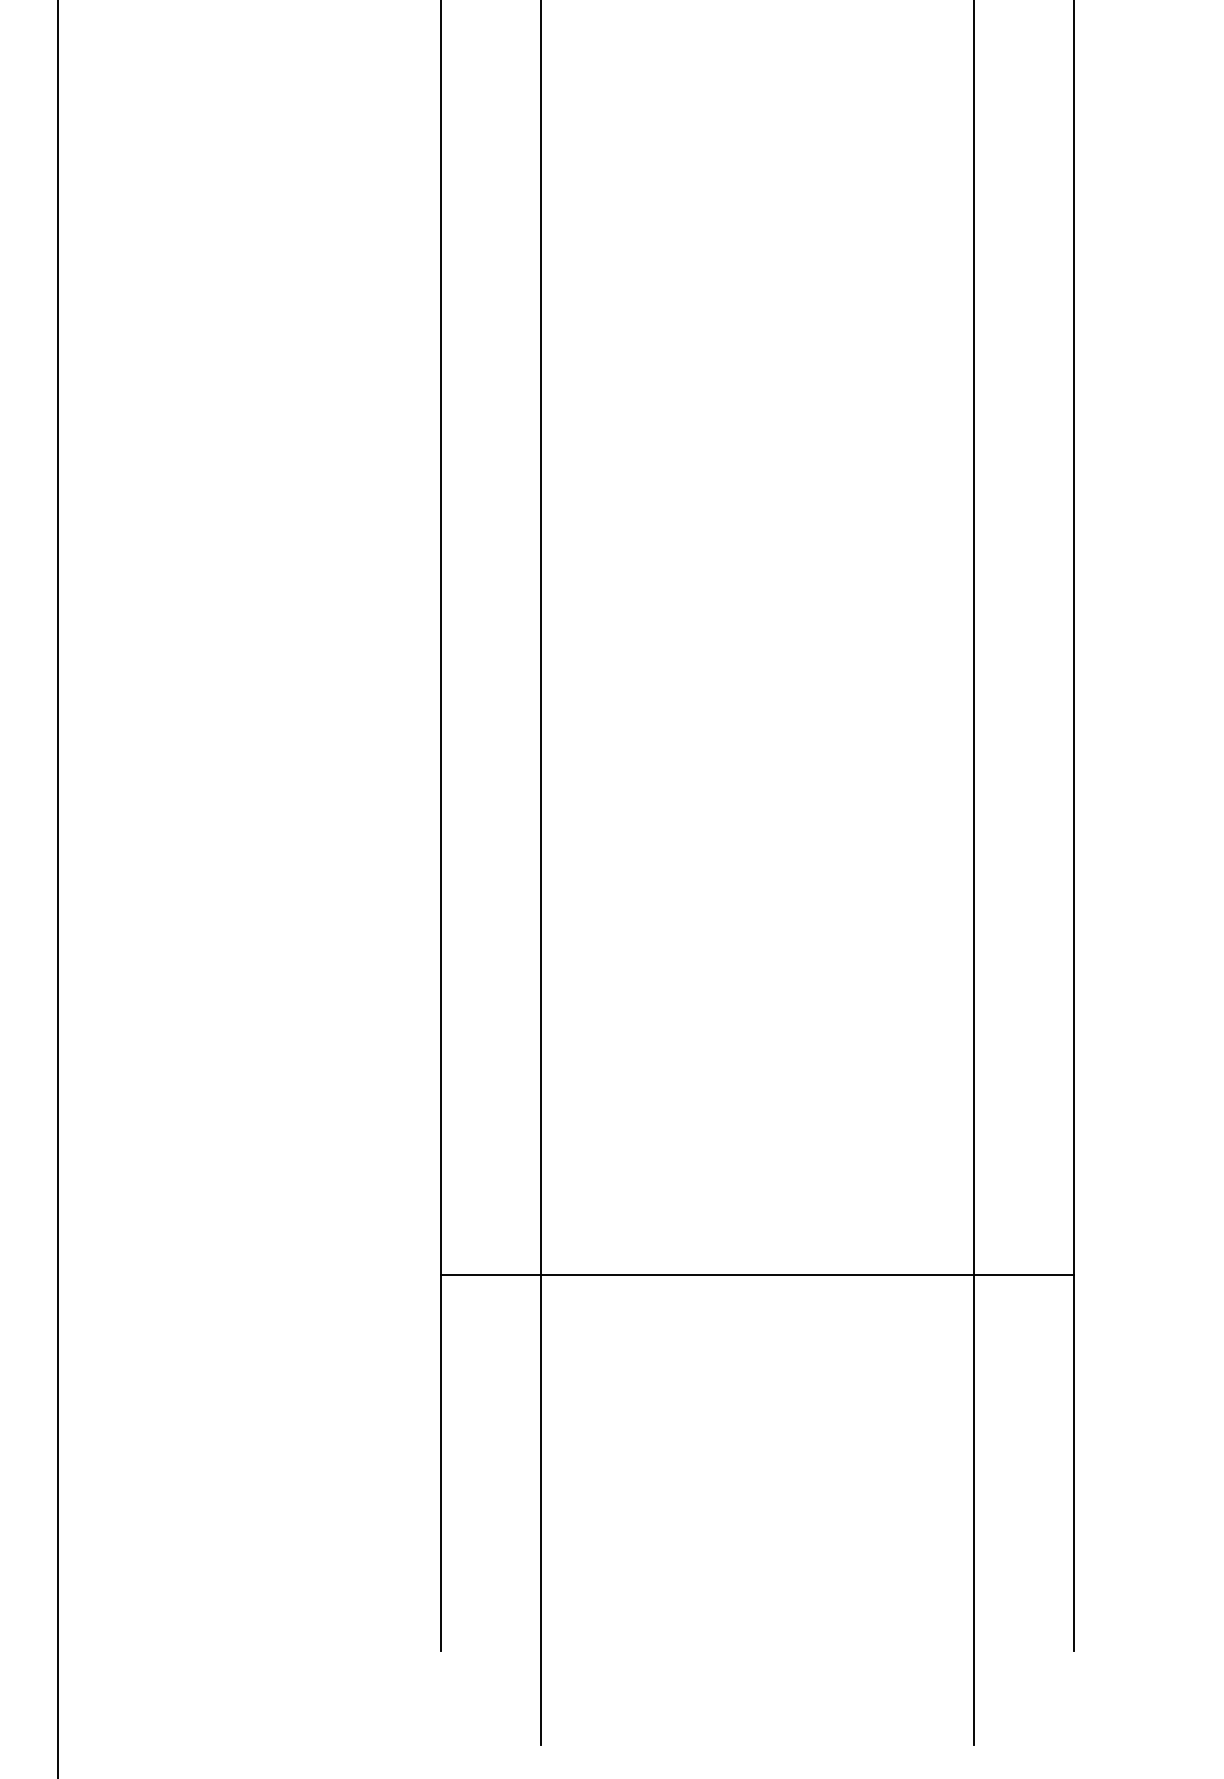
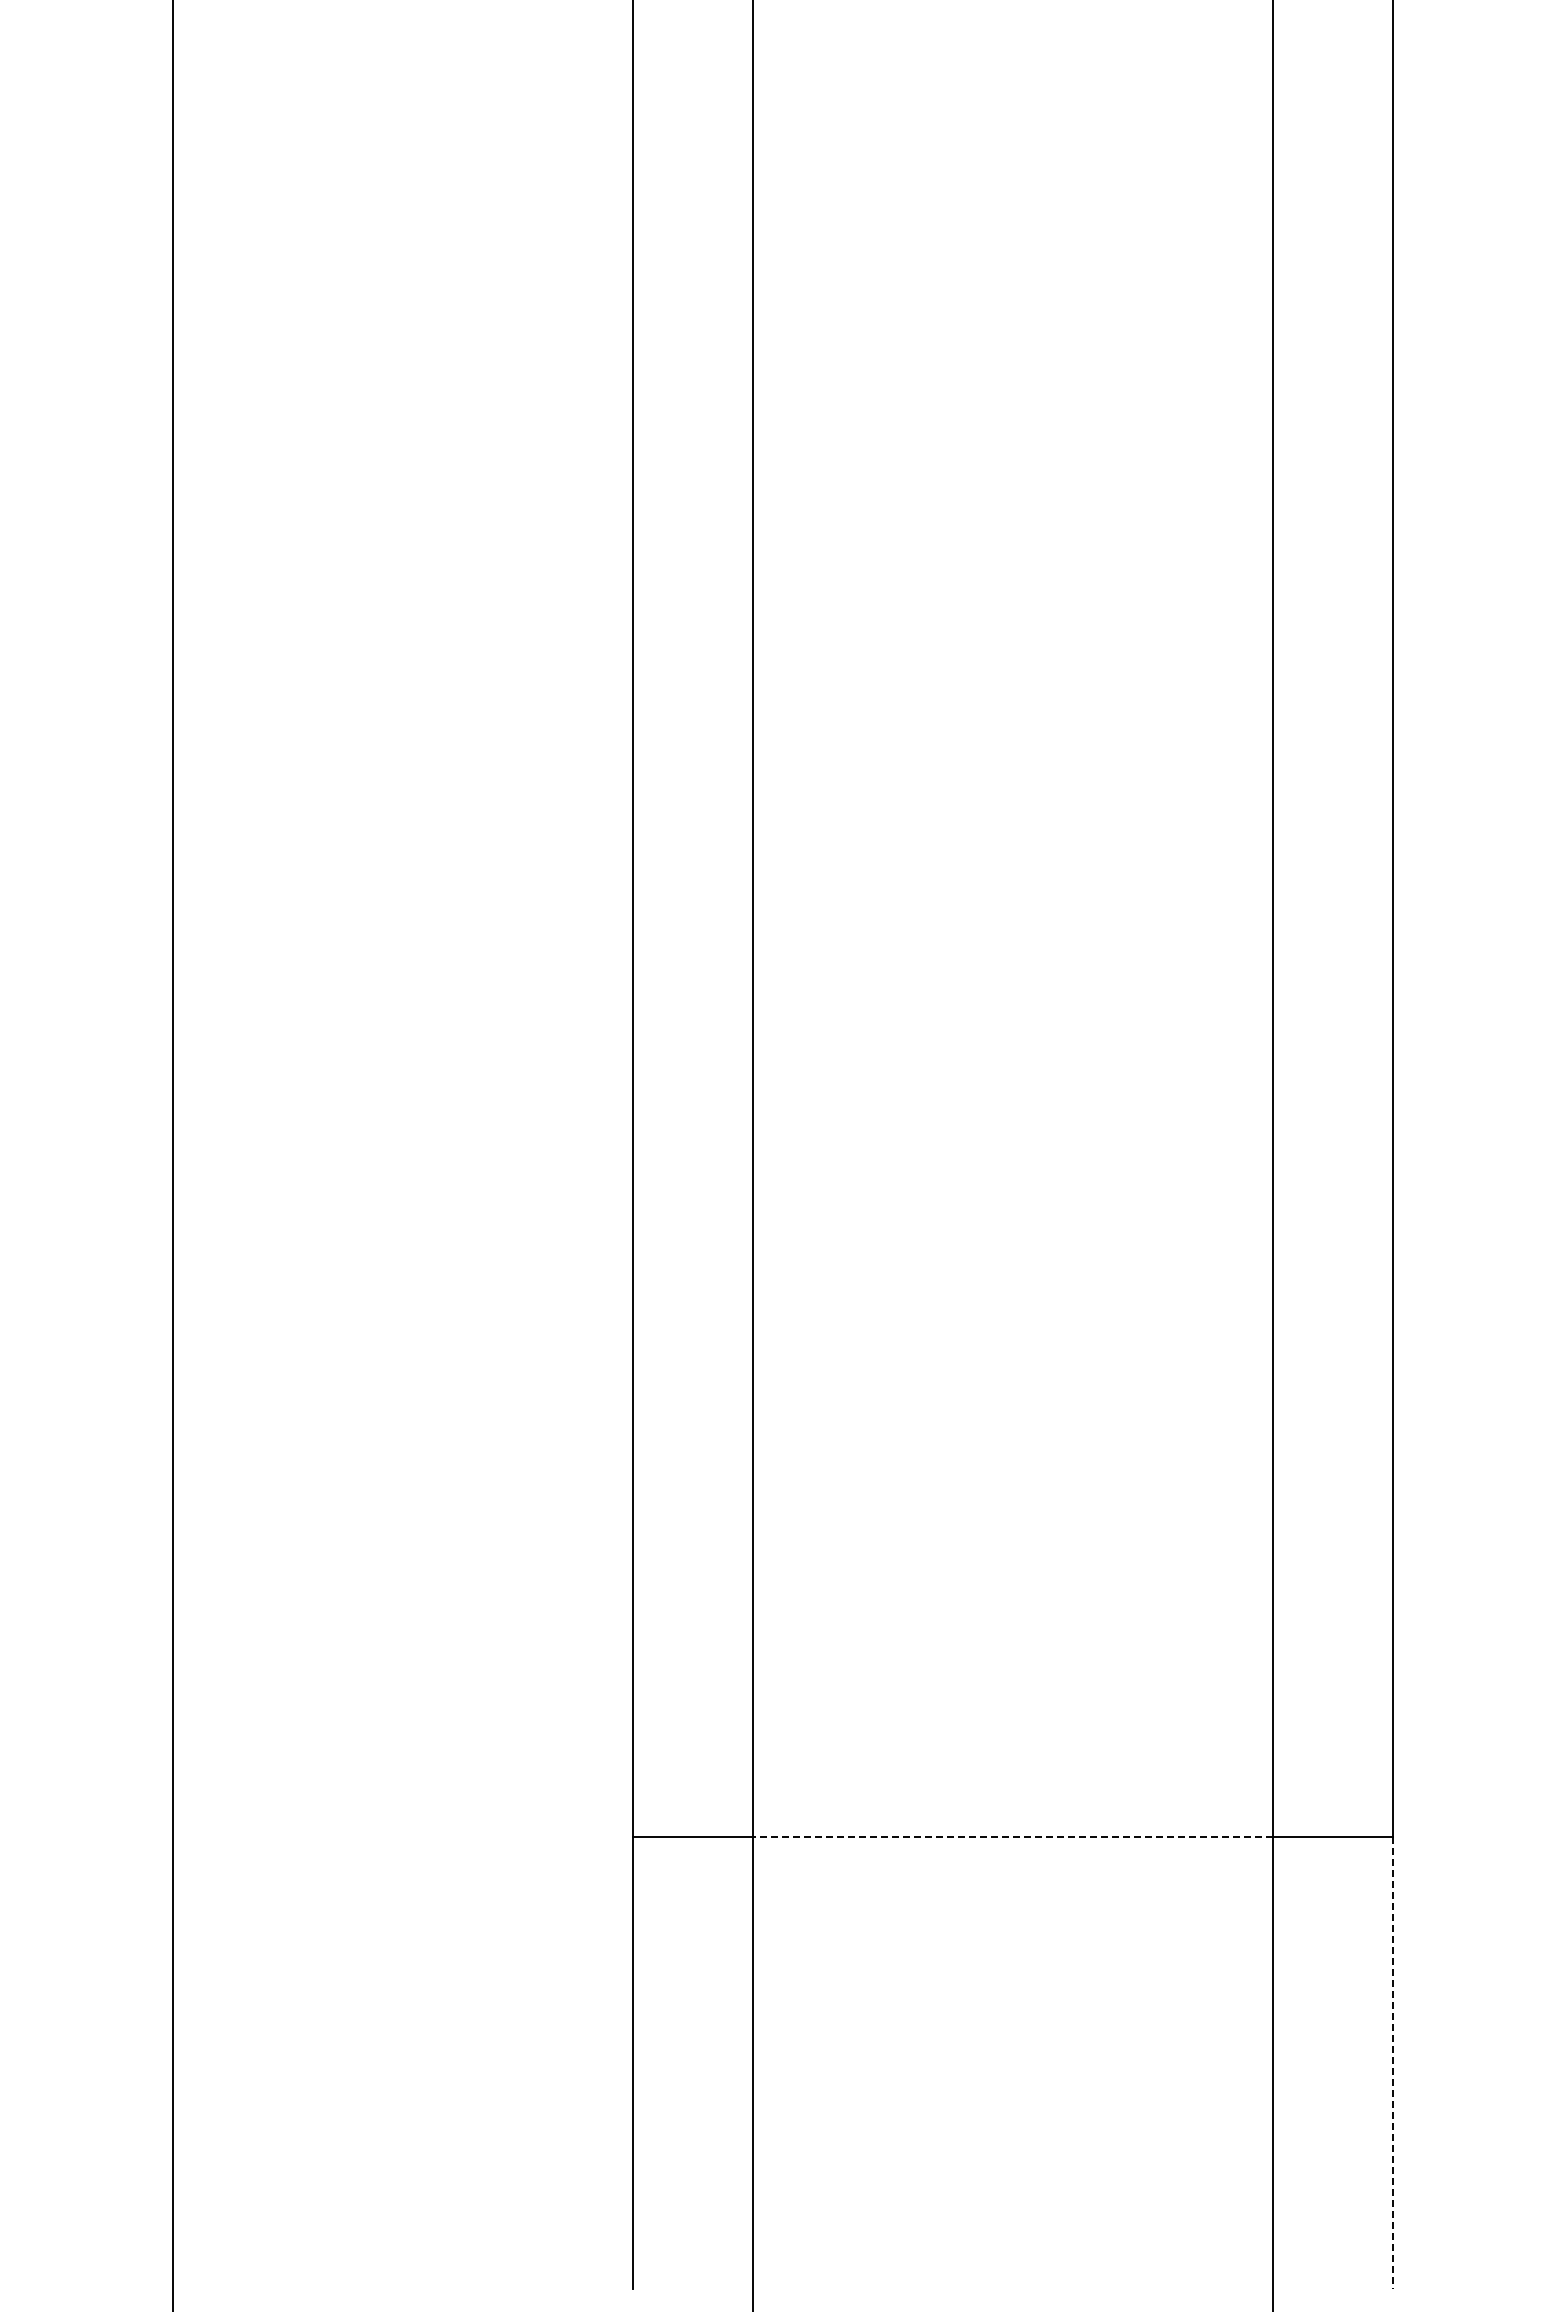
line: (756, 1274) -> (1012, 1837), solid -> dashed
line: (1073, 1463) -> (1393, 2063), solid -> dashed

